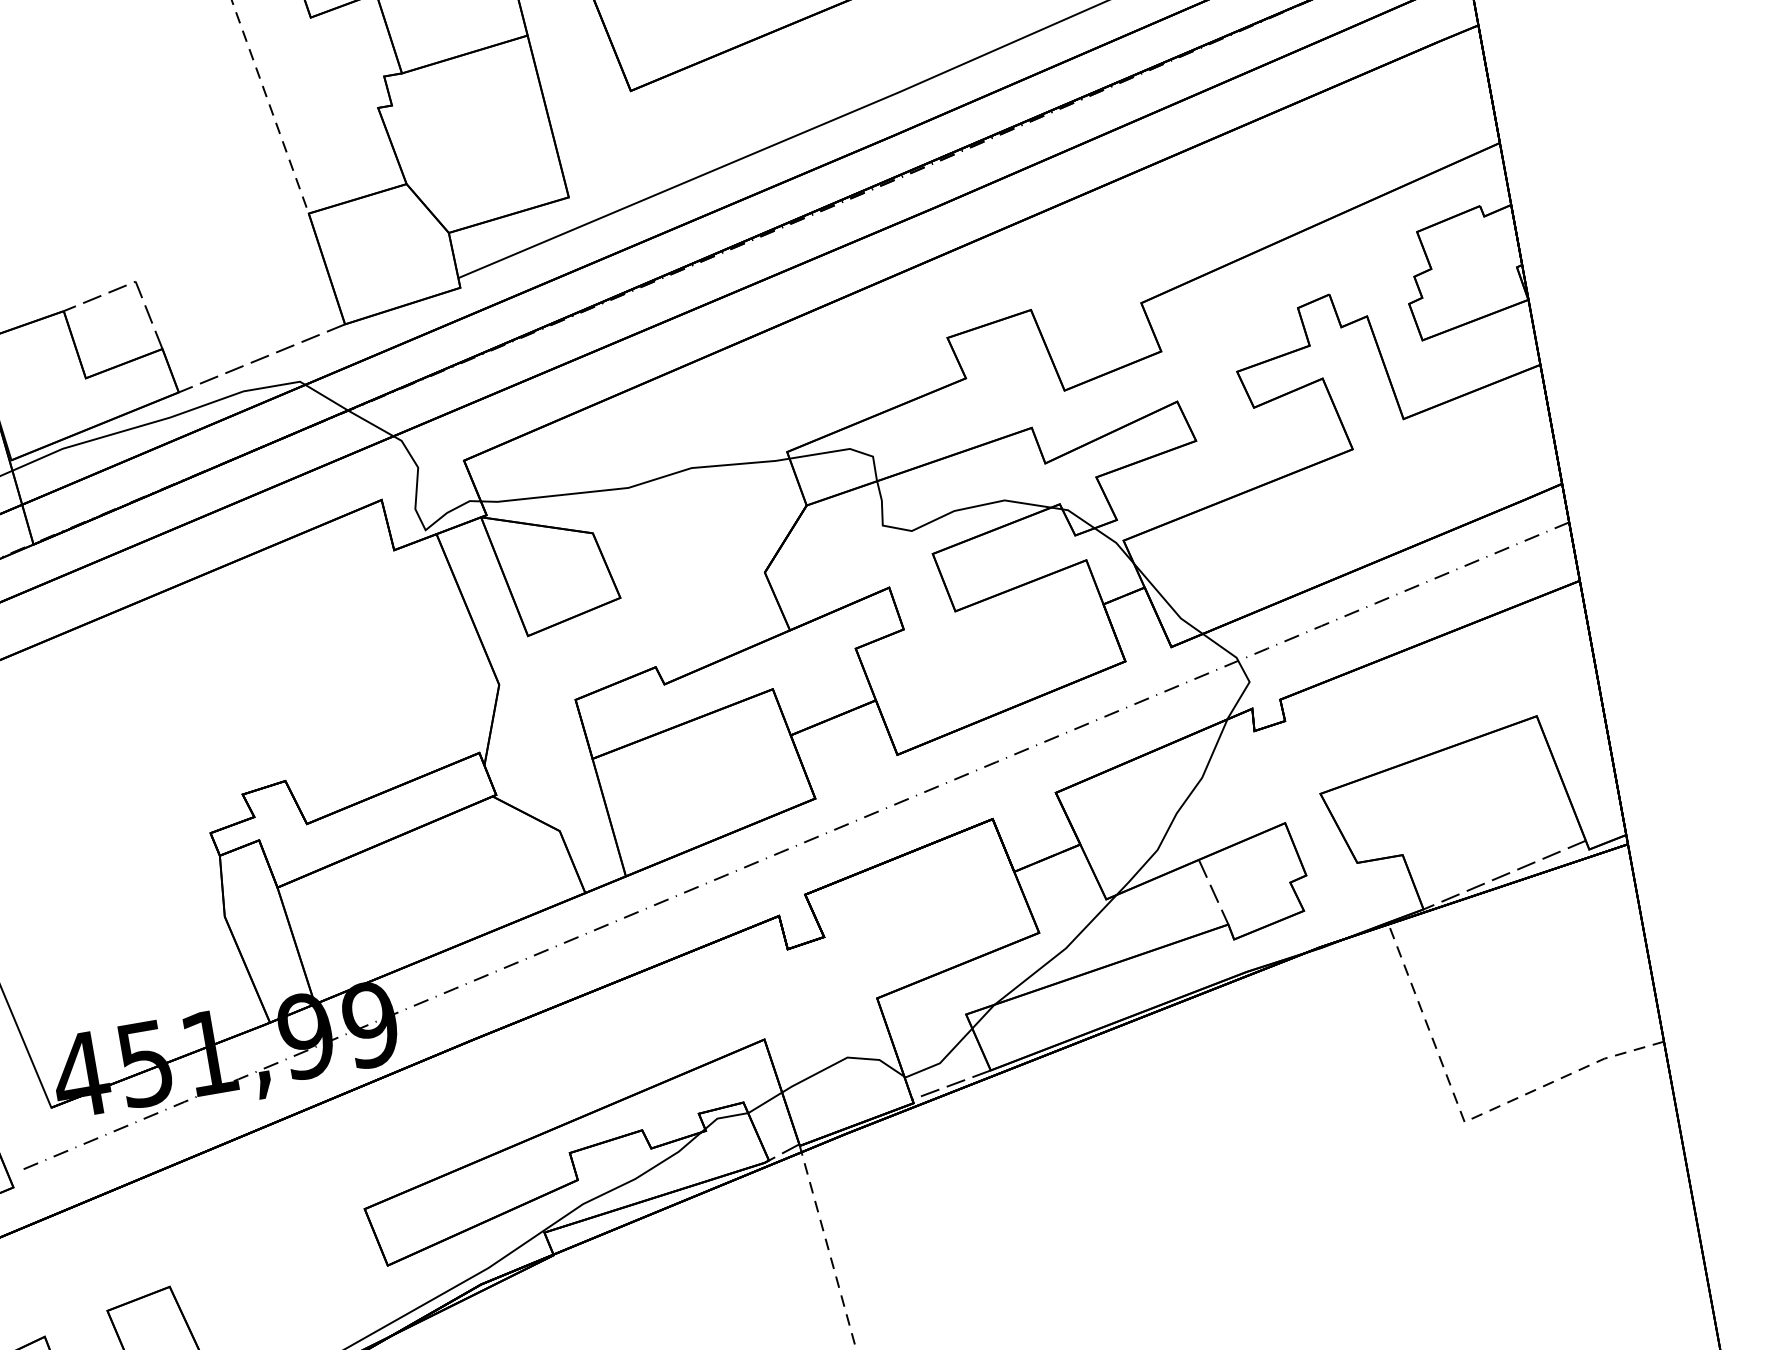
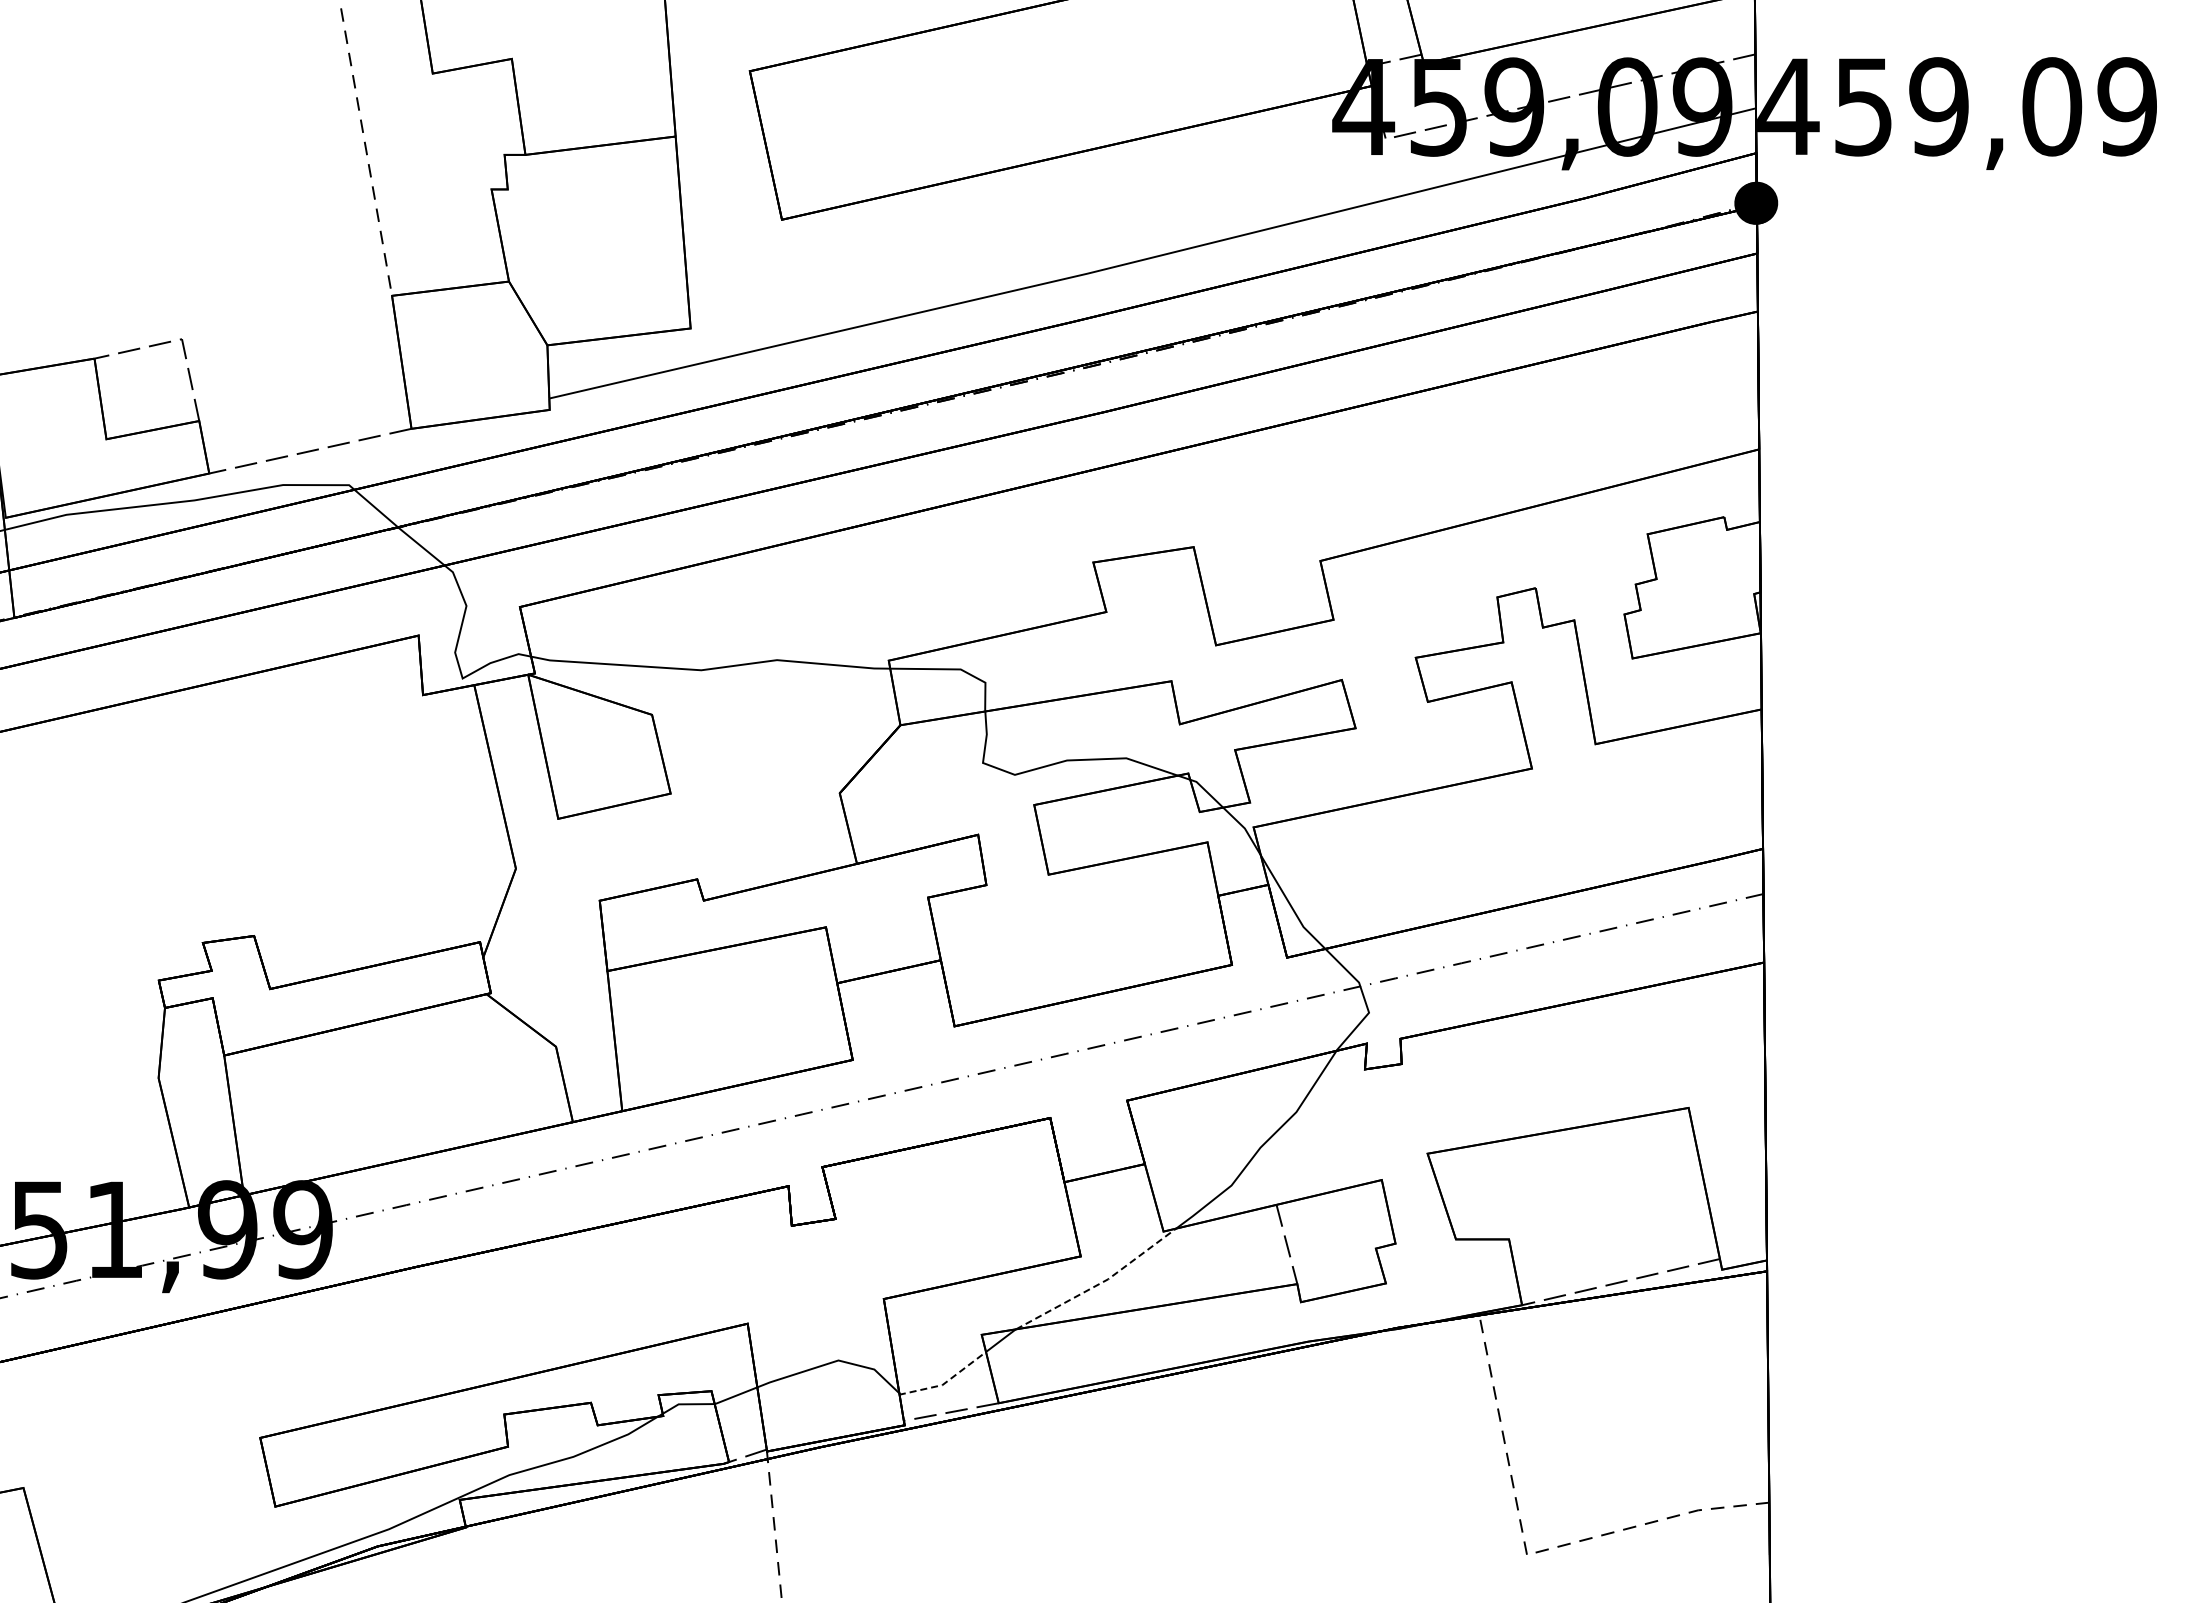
line: (1060, 953) -> (1100, 1283), solid -> dashed
line: (942, 1060) -> (945, 1382), solid -> dashed

